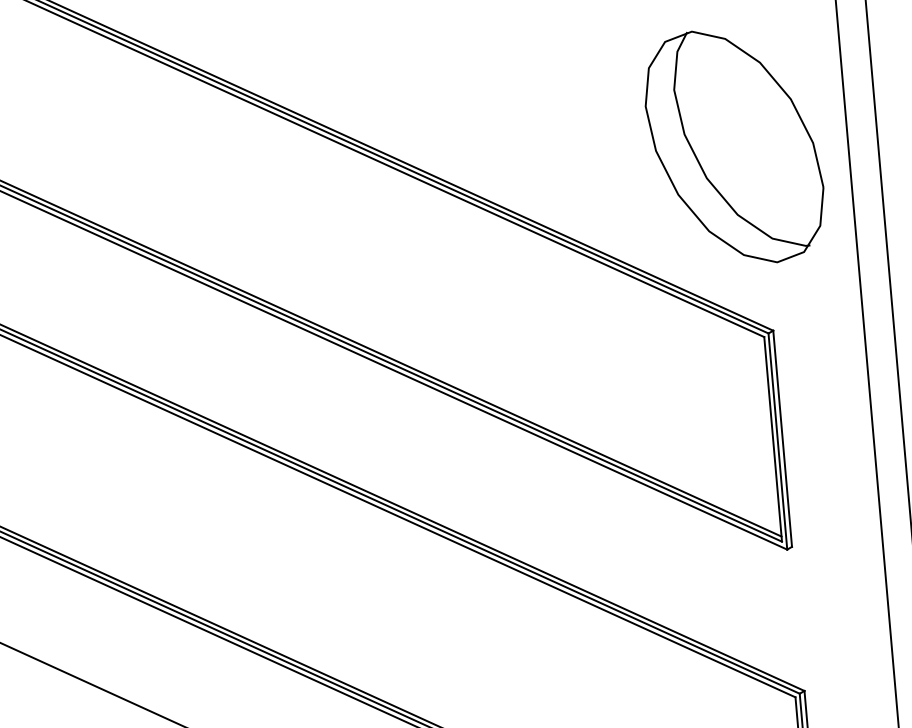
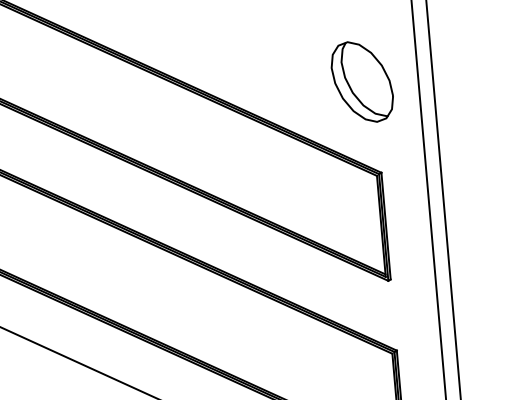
part: (734, 145) -> (362, 81), size x0.7

